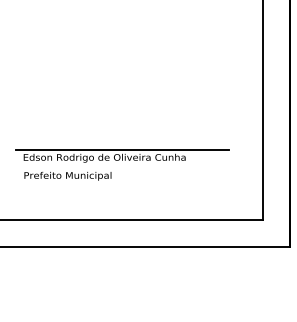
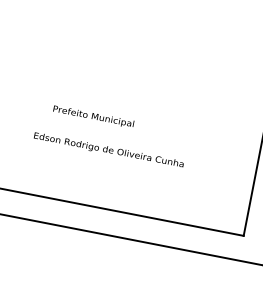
line: (122, 150) -> (126, 146), removed
text: (67, 175) -> (93, 116), moved

